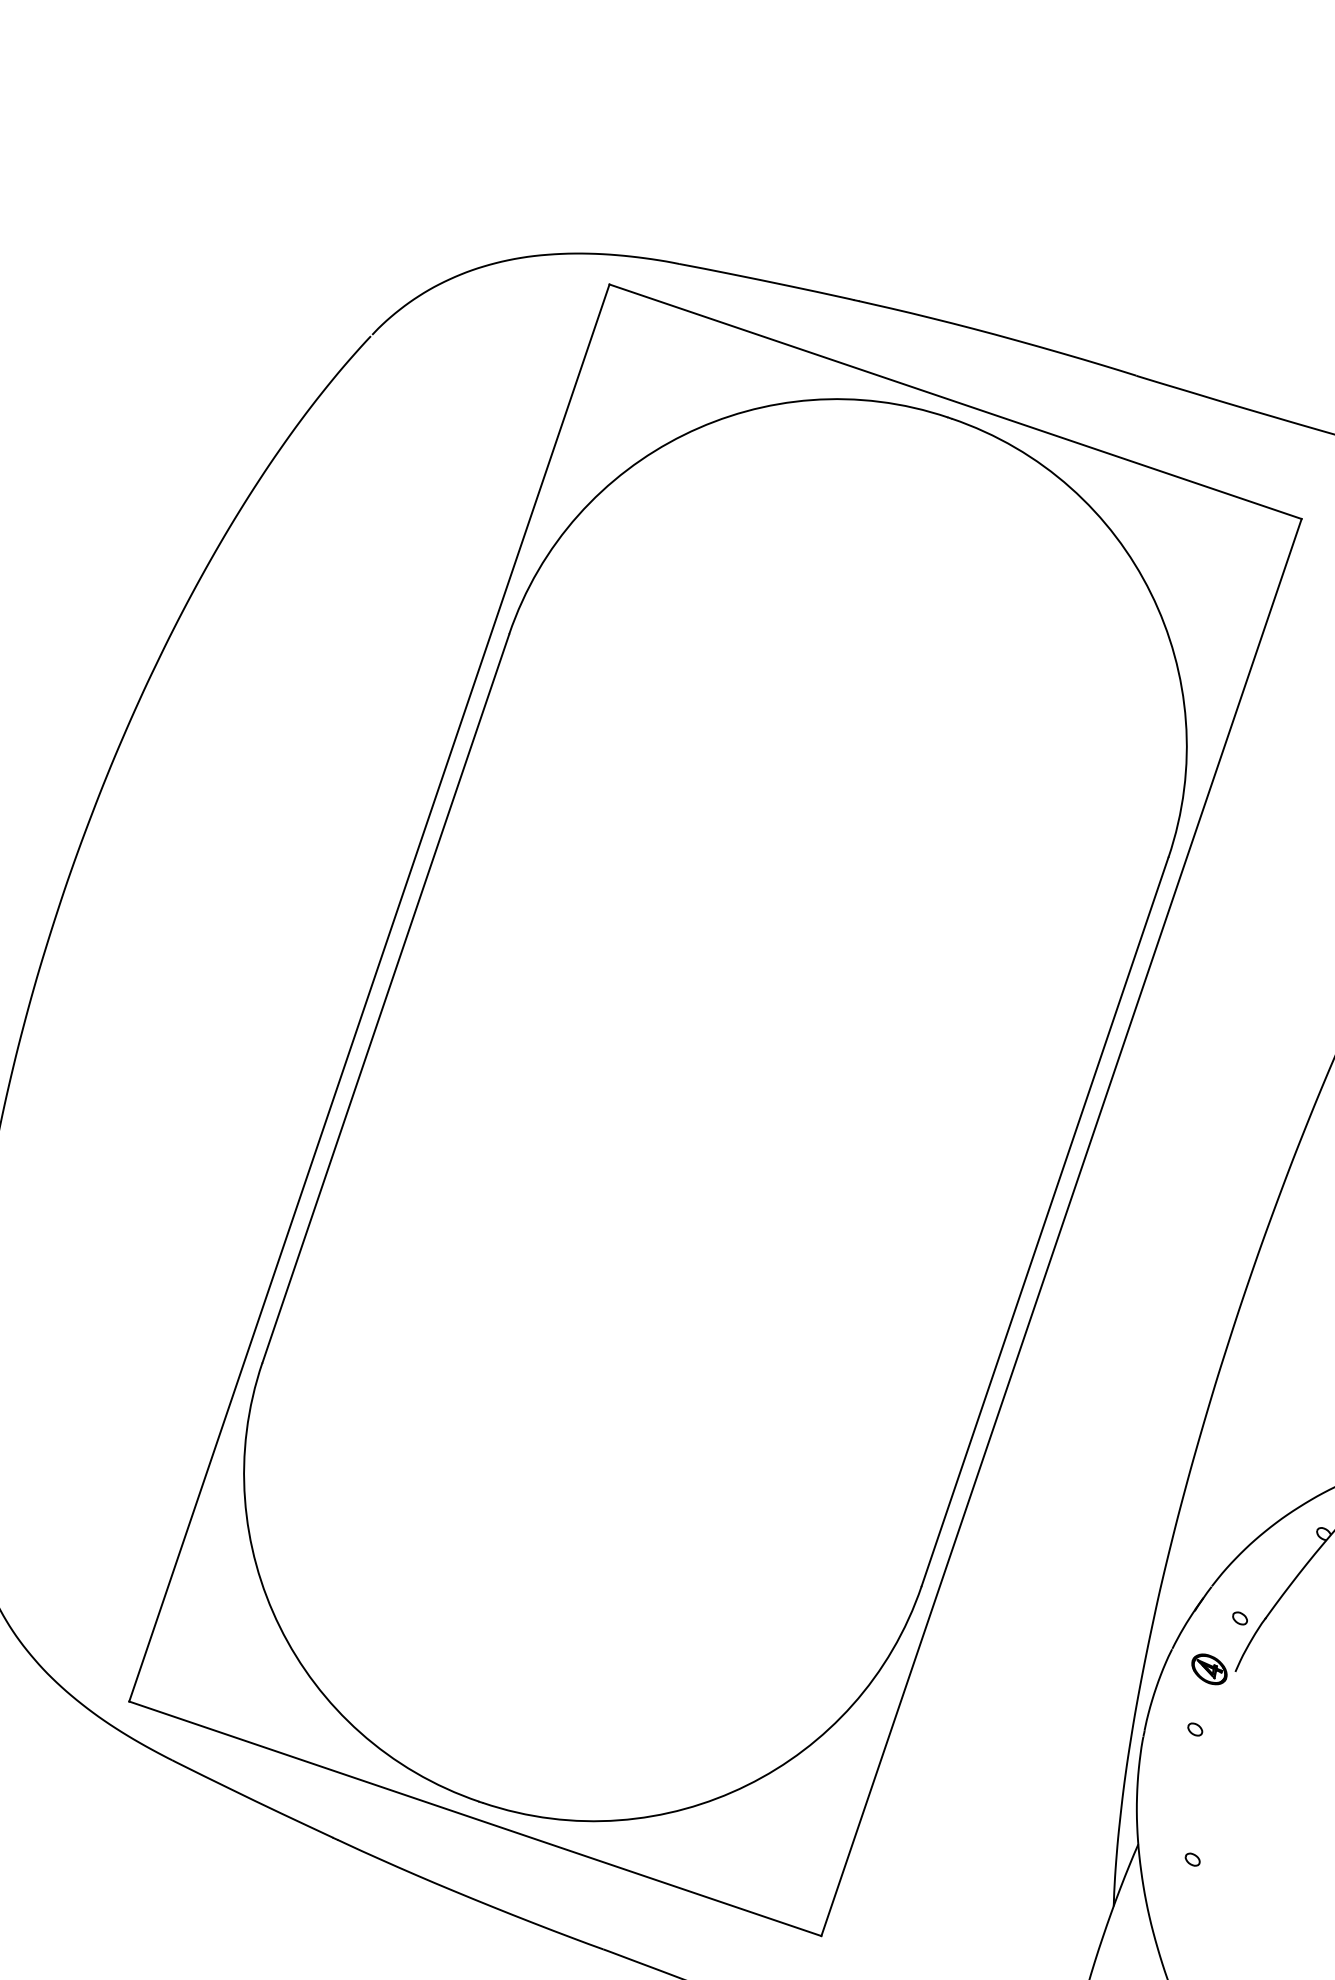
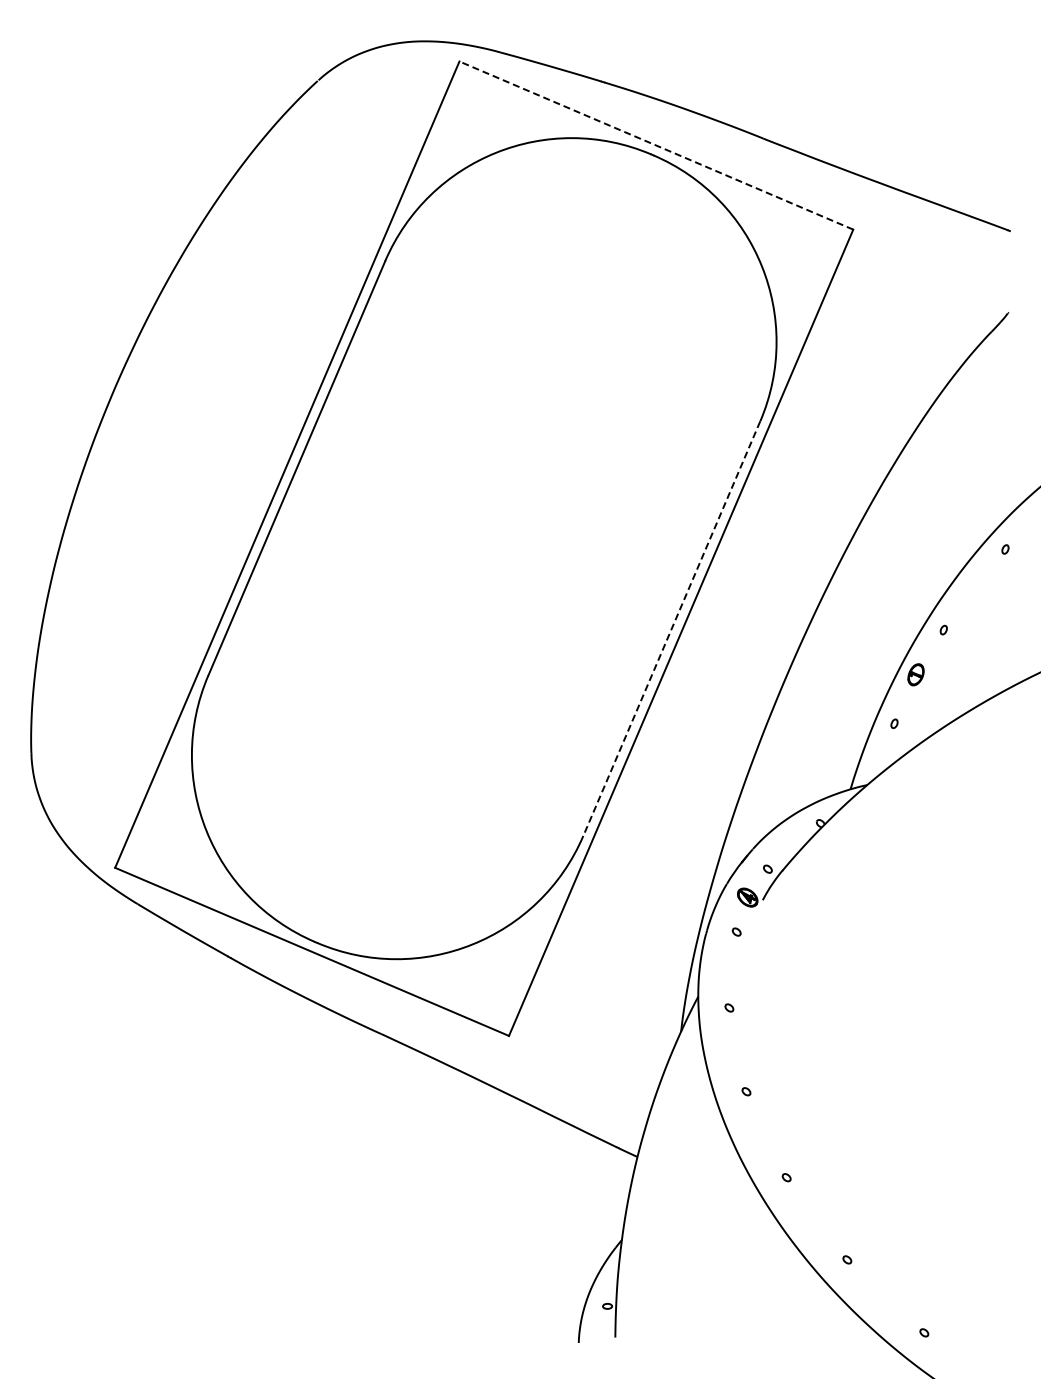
line: (954, 401) -> (655, 145), solid -> dashed
line: (1044, 1223) -> (671, 629), solid -> dashed

